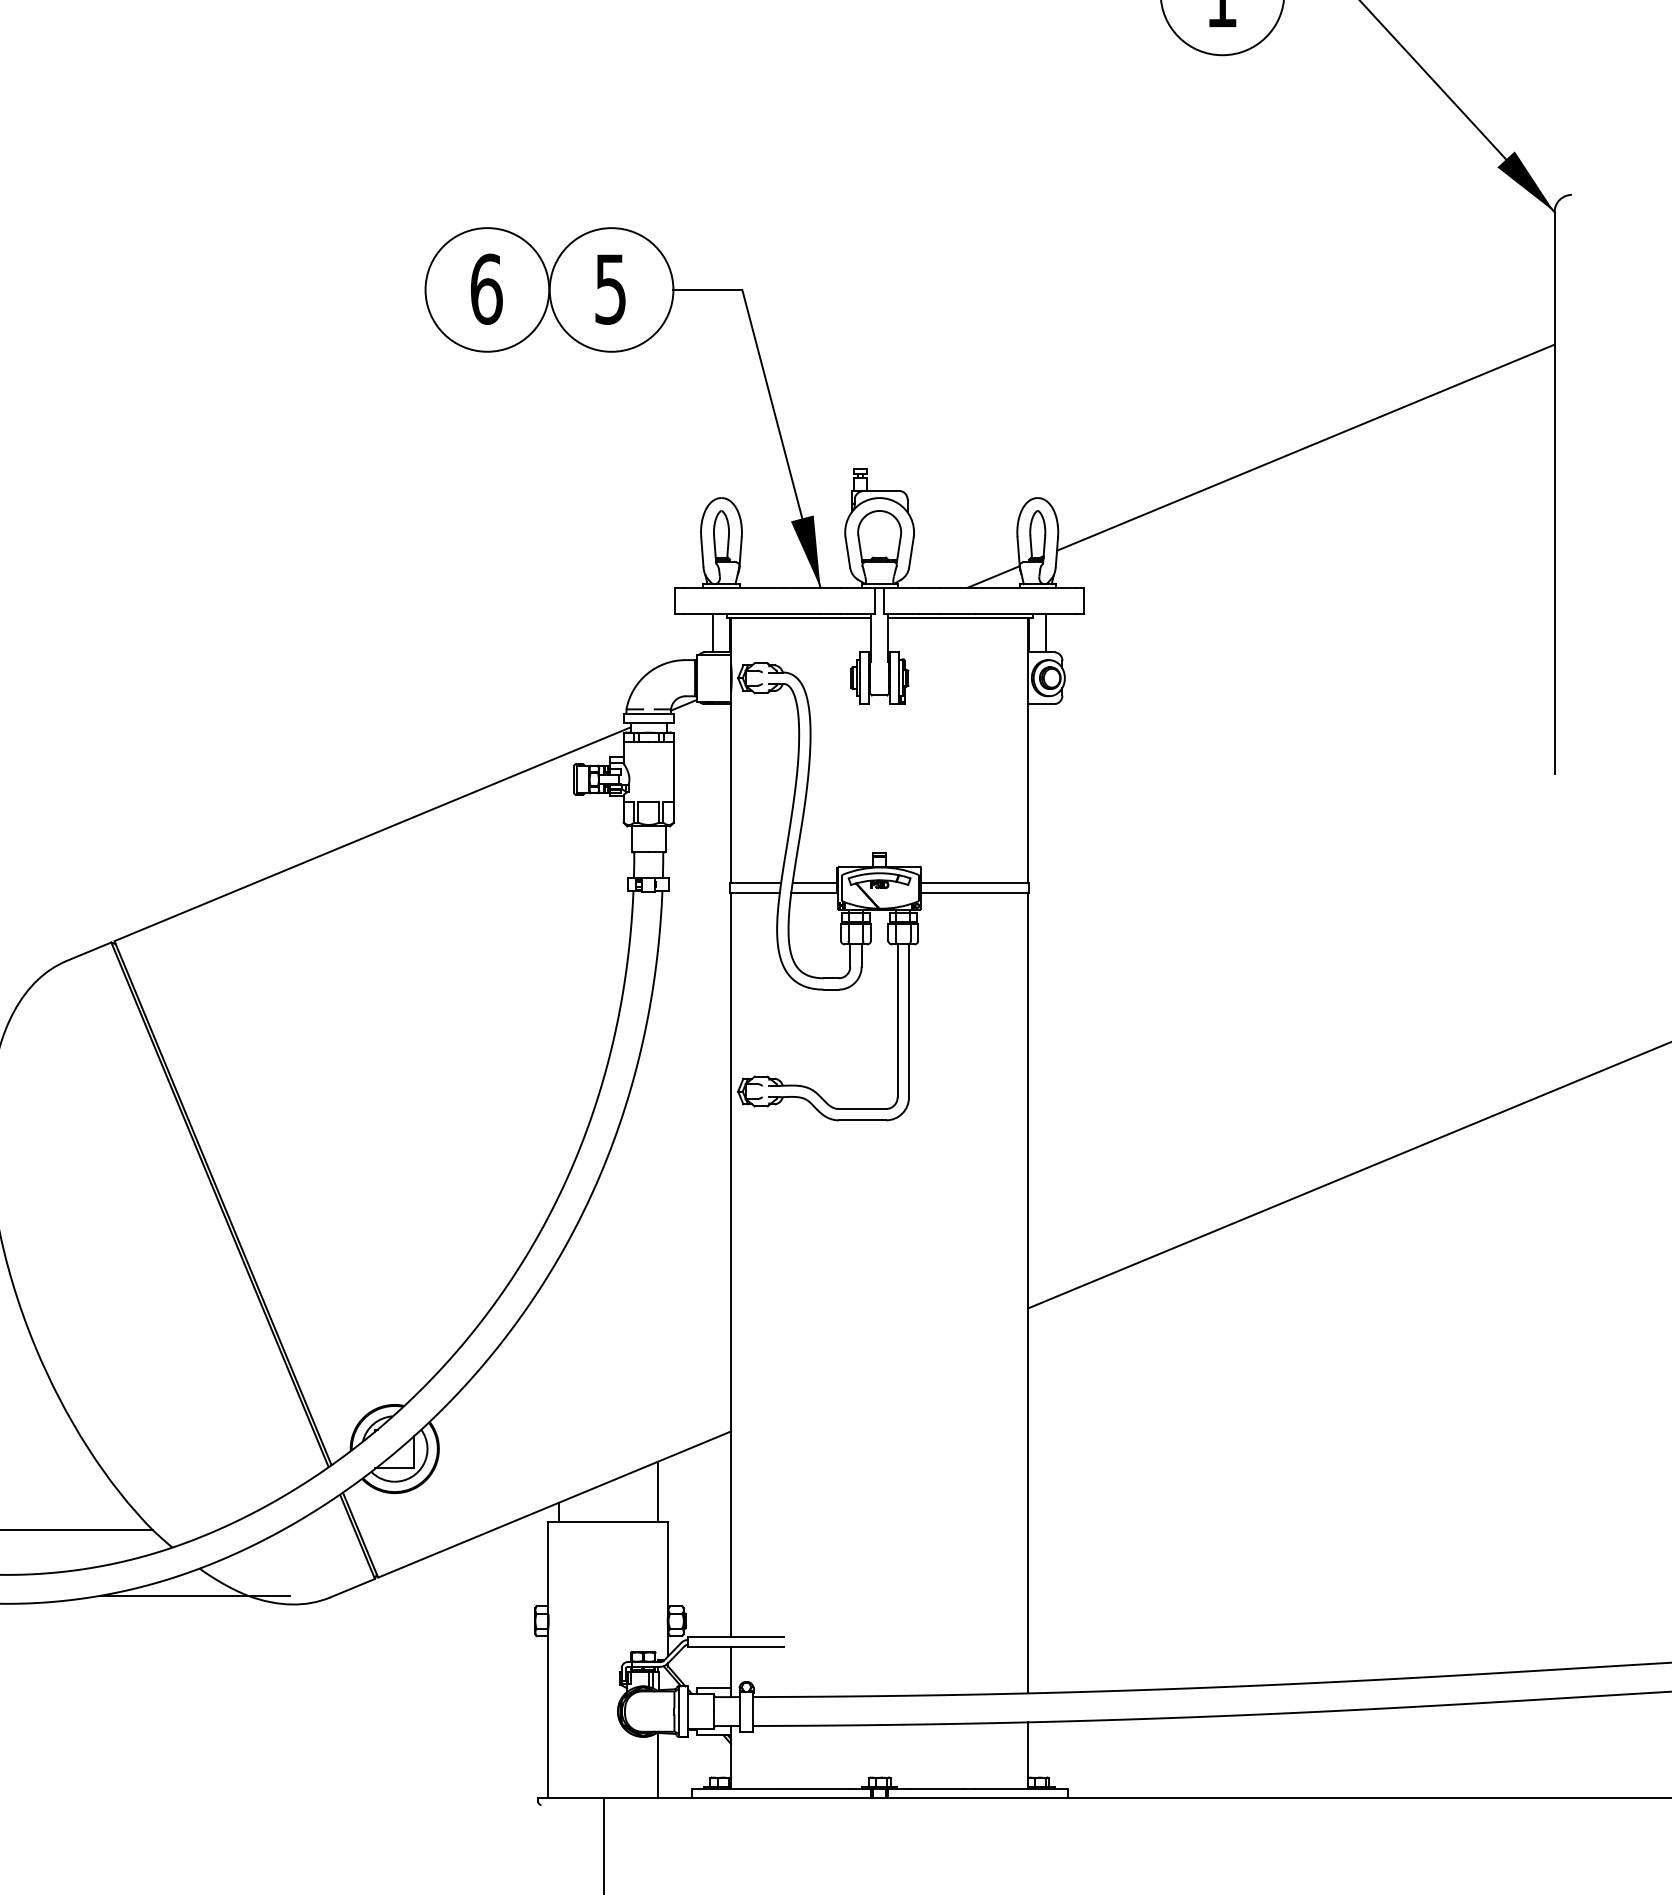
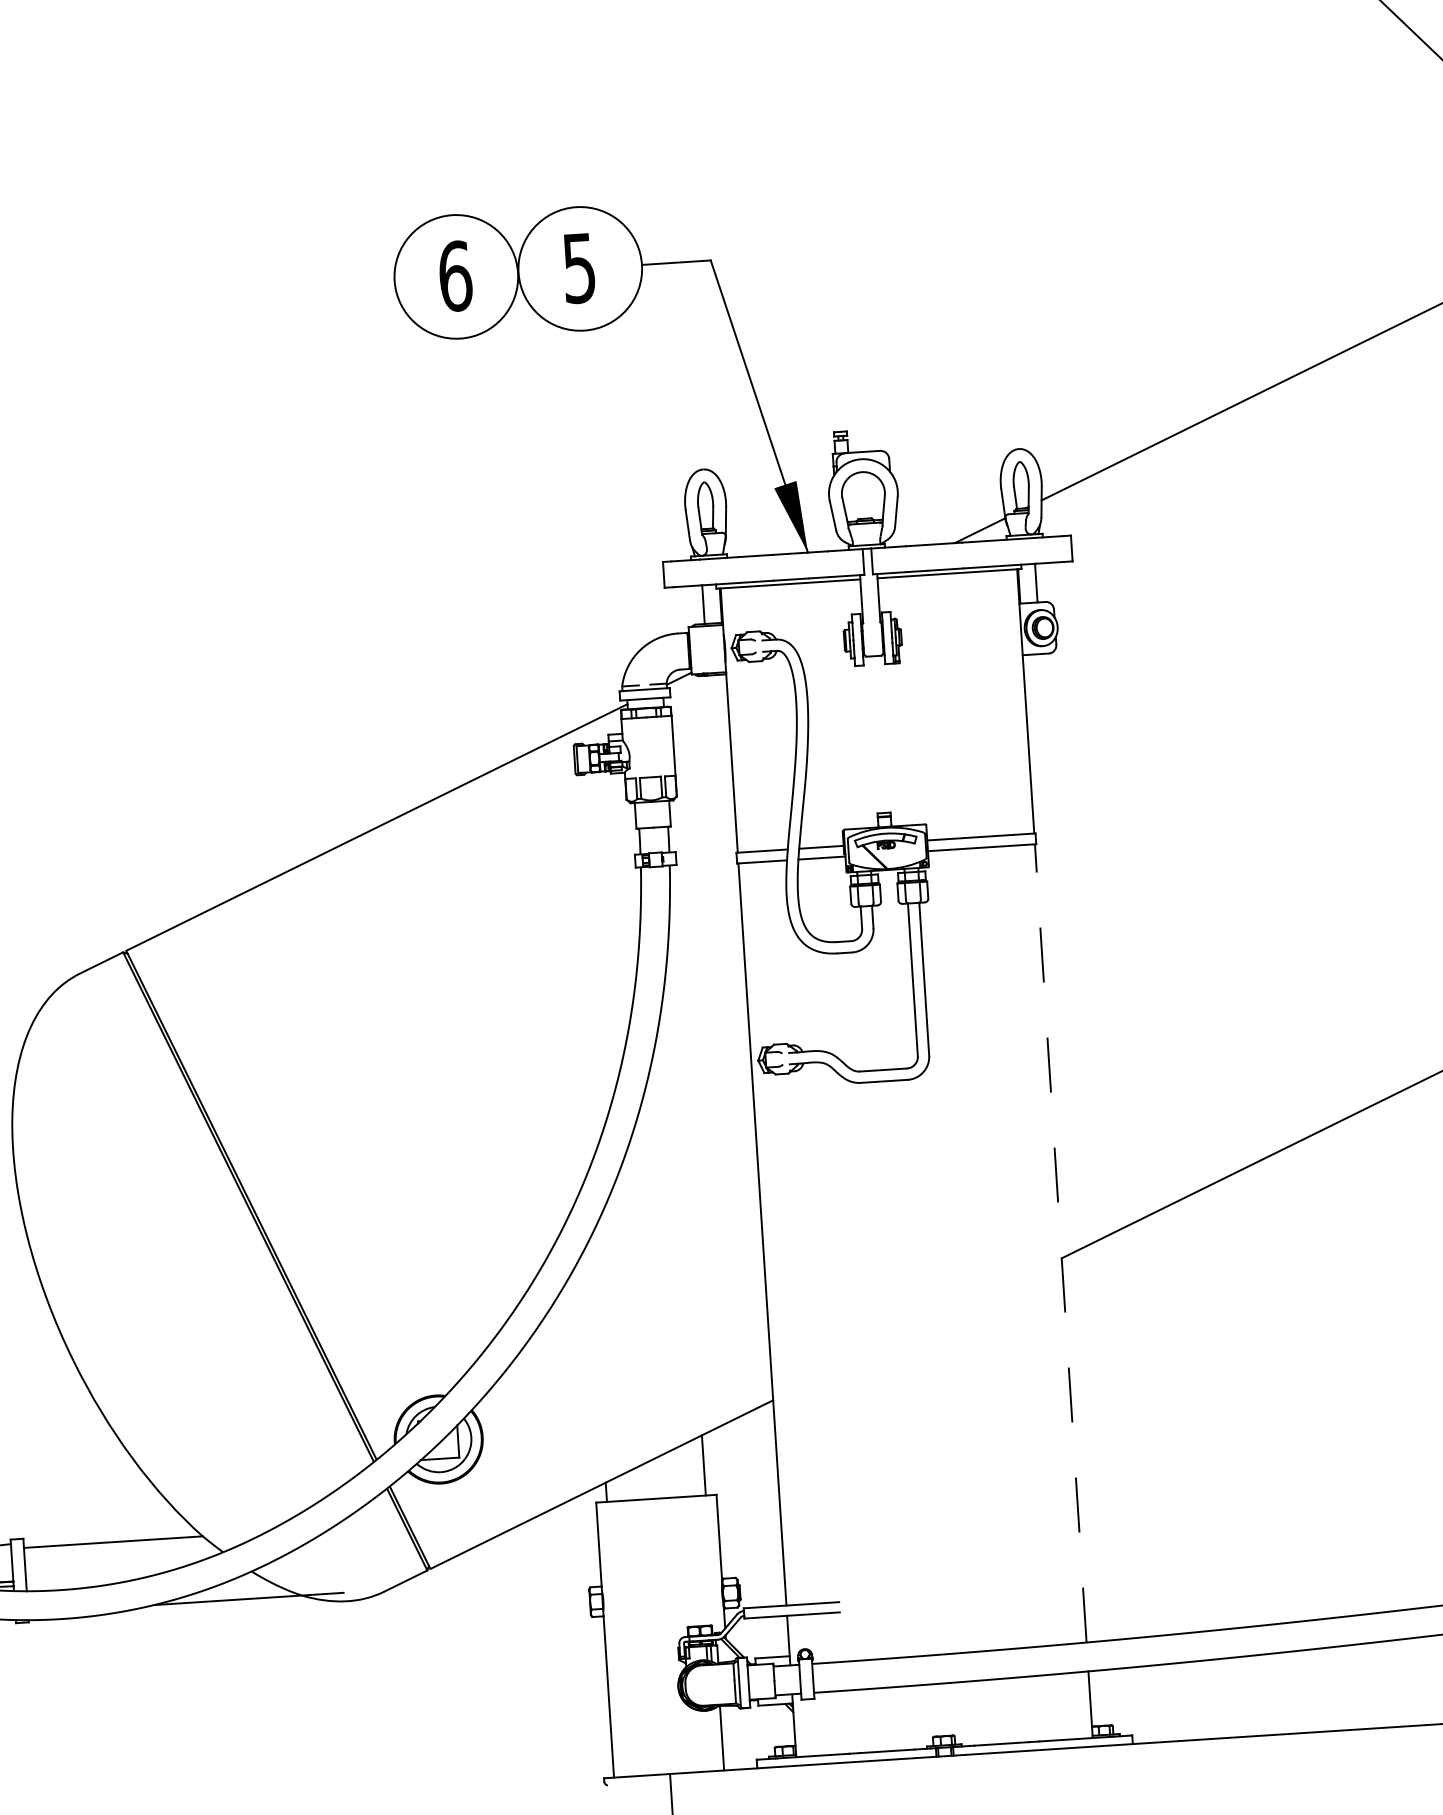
line: (1028, 1293) -> (1061, 1243), solid -> dashed

